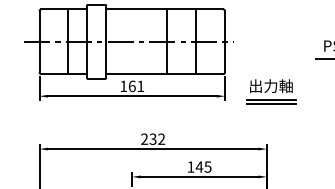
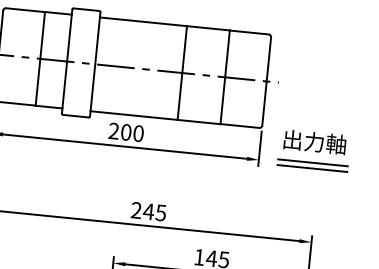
text: (132, 86) -> (126, 132), 161 -> 200
part: (271, 91) -> (314, 149), moved
text: (157, 138) -> (155, 211), 232 -> 245

